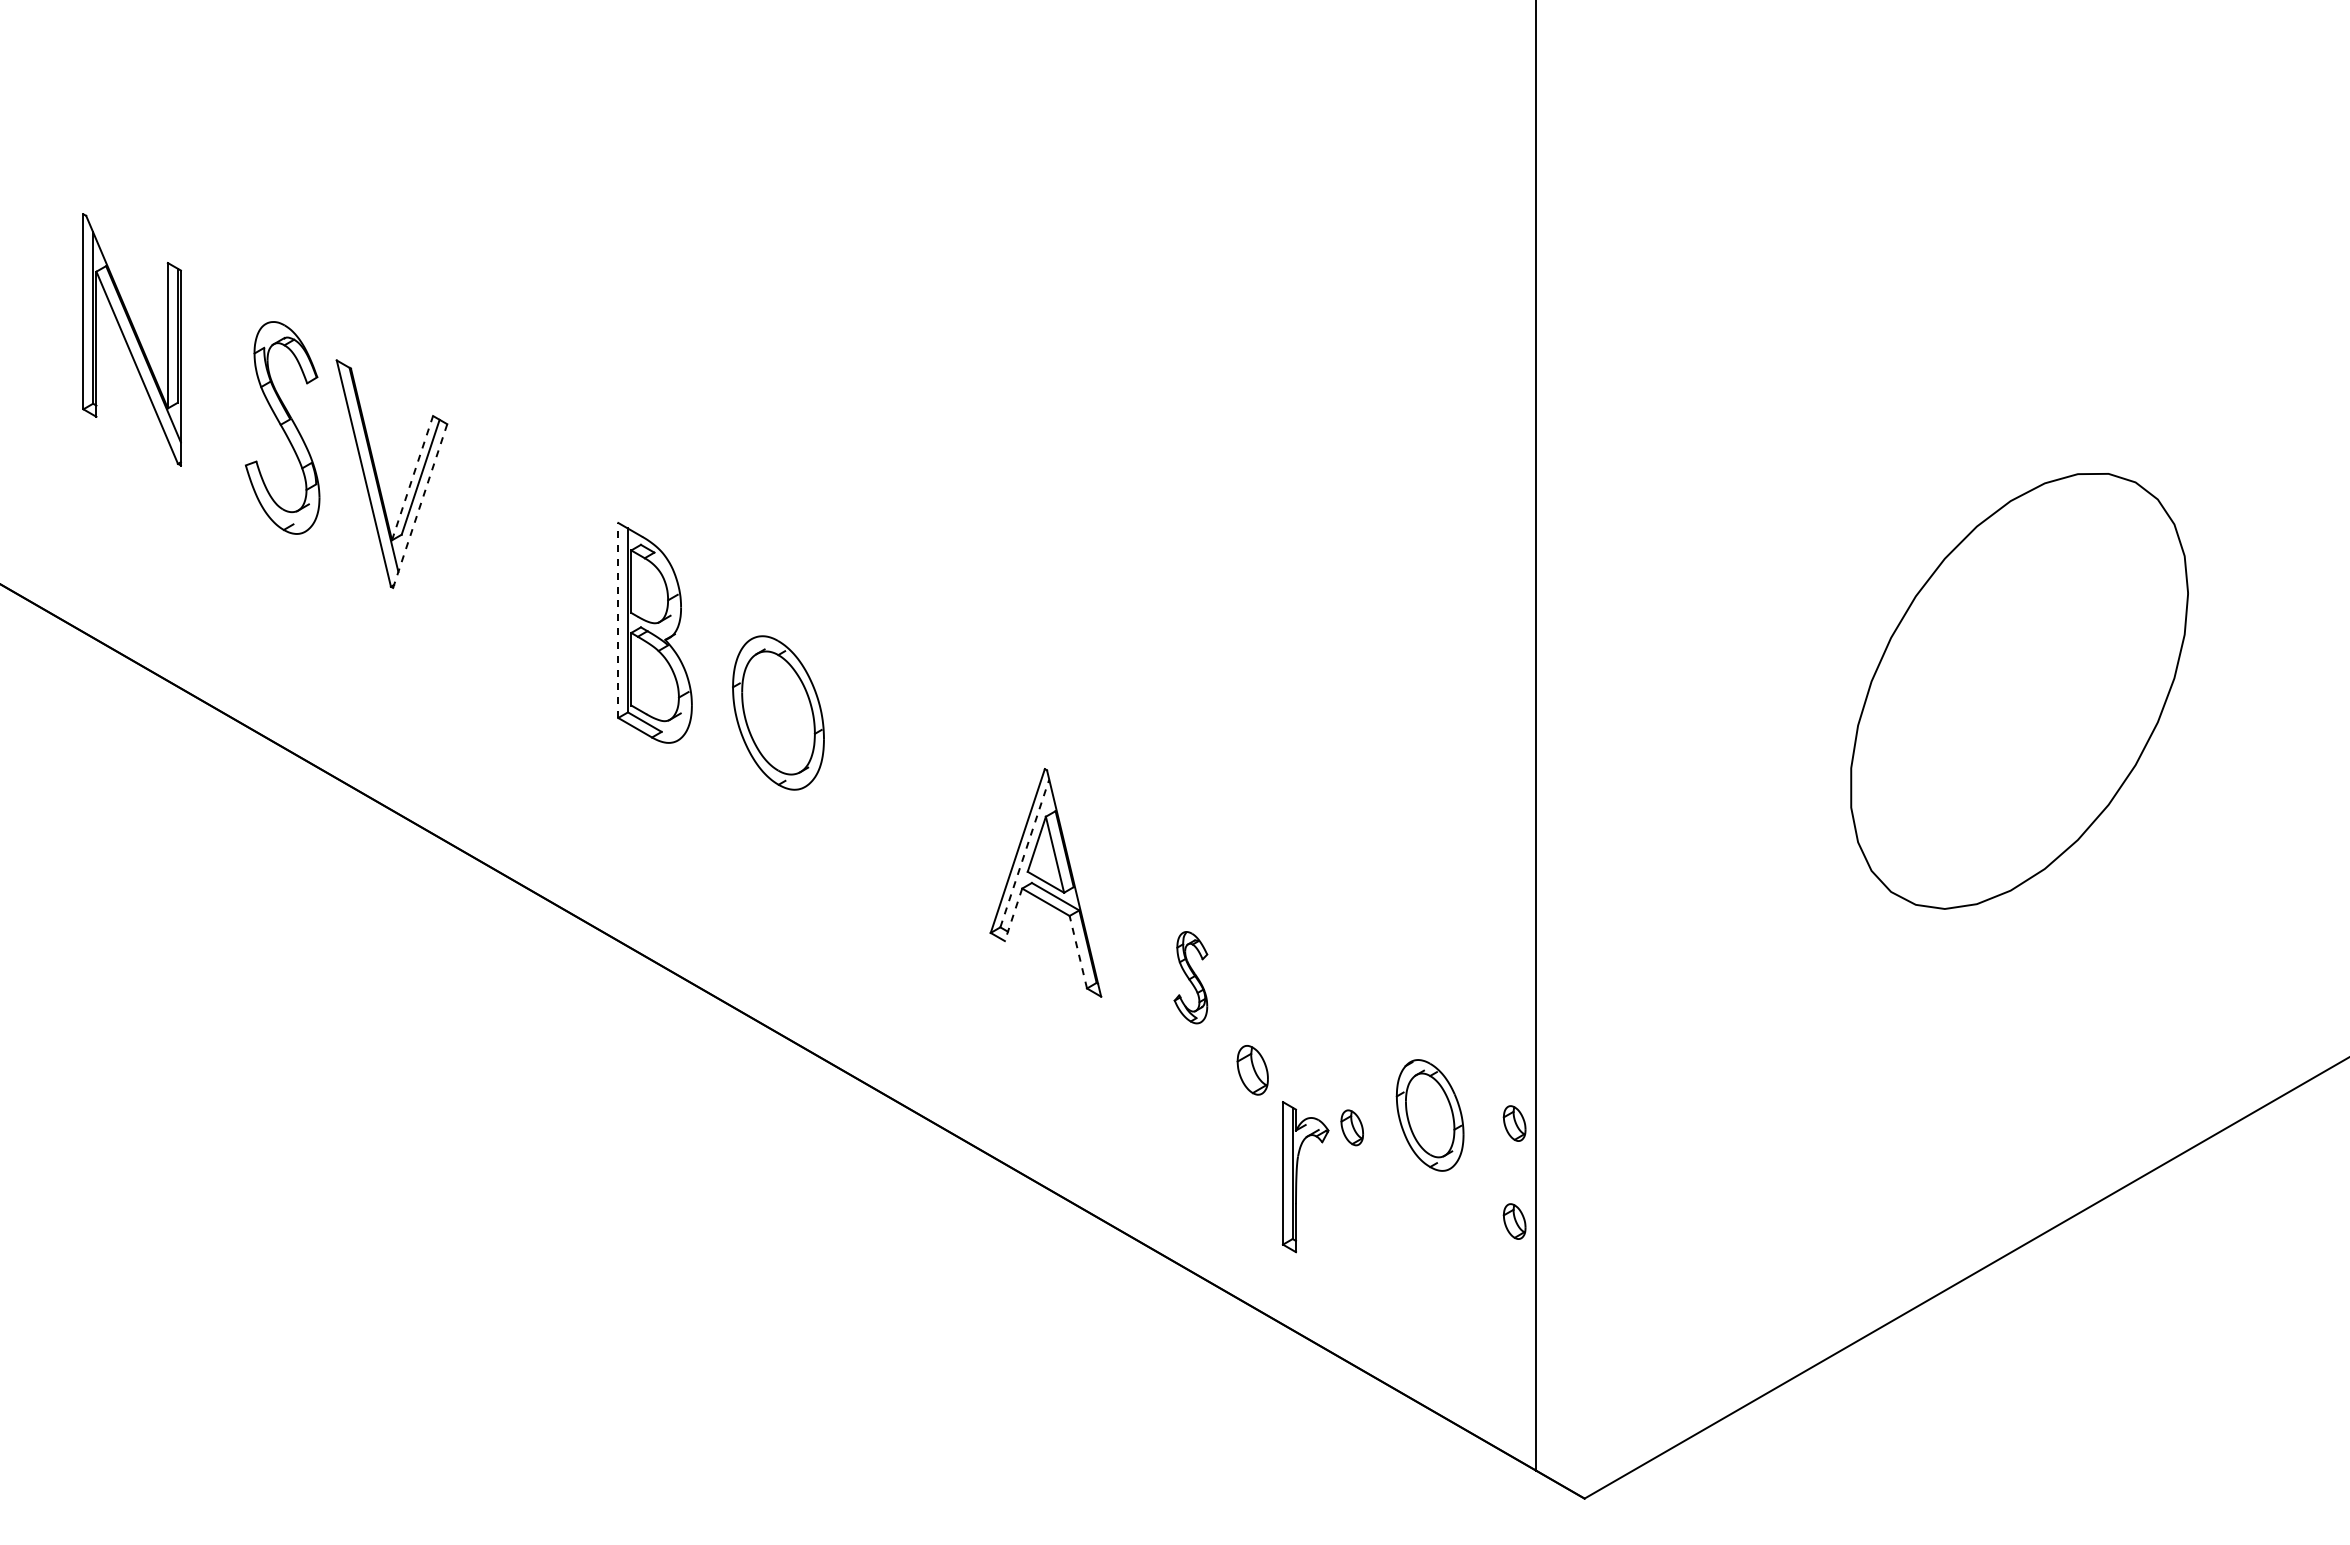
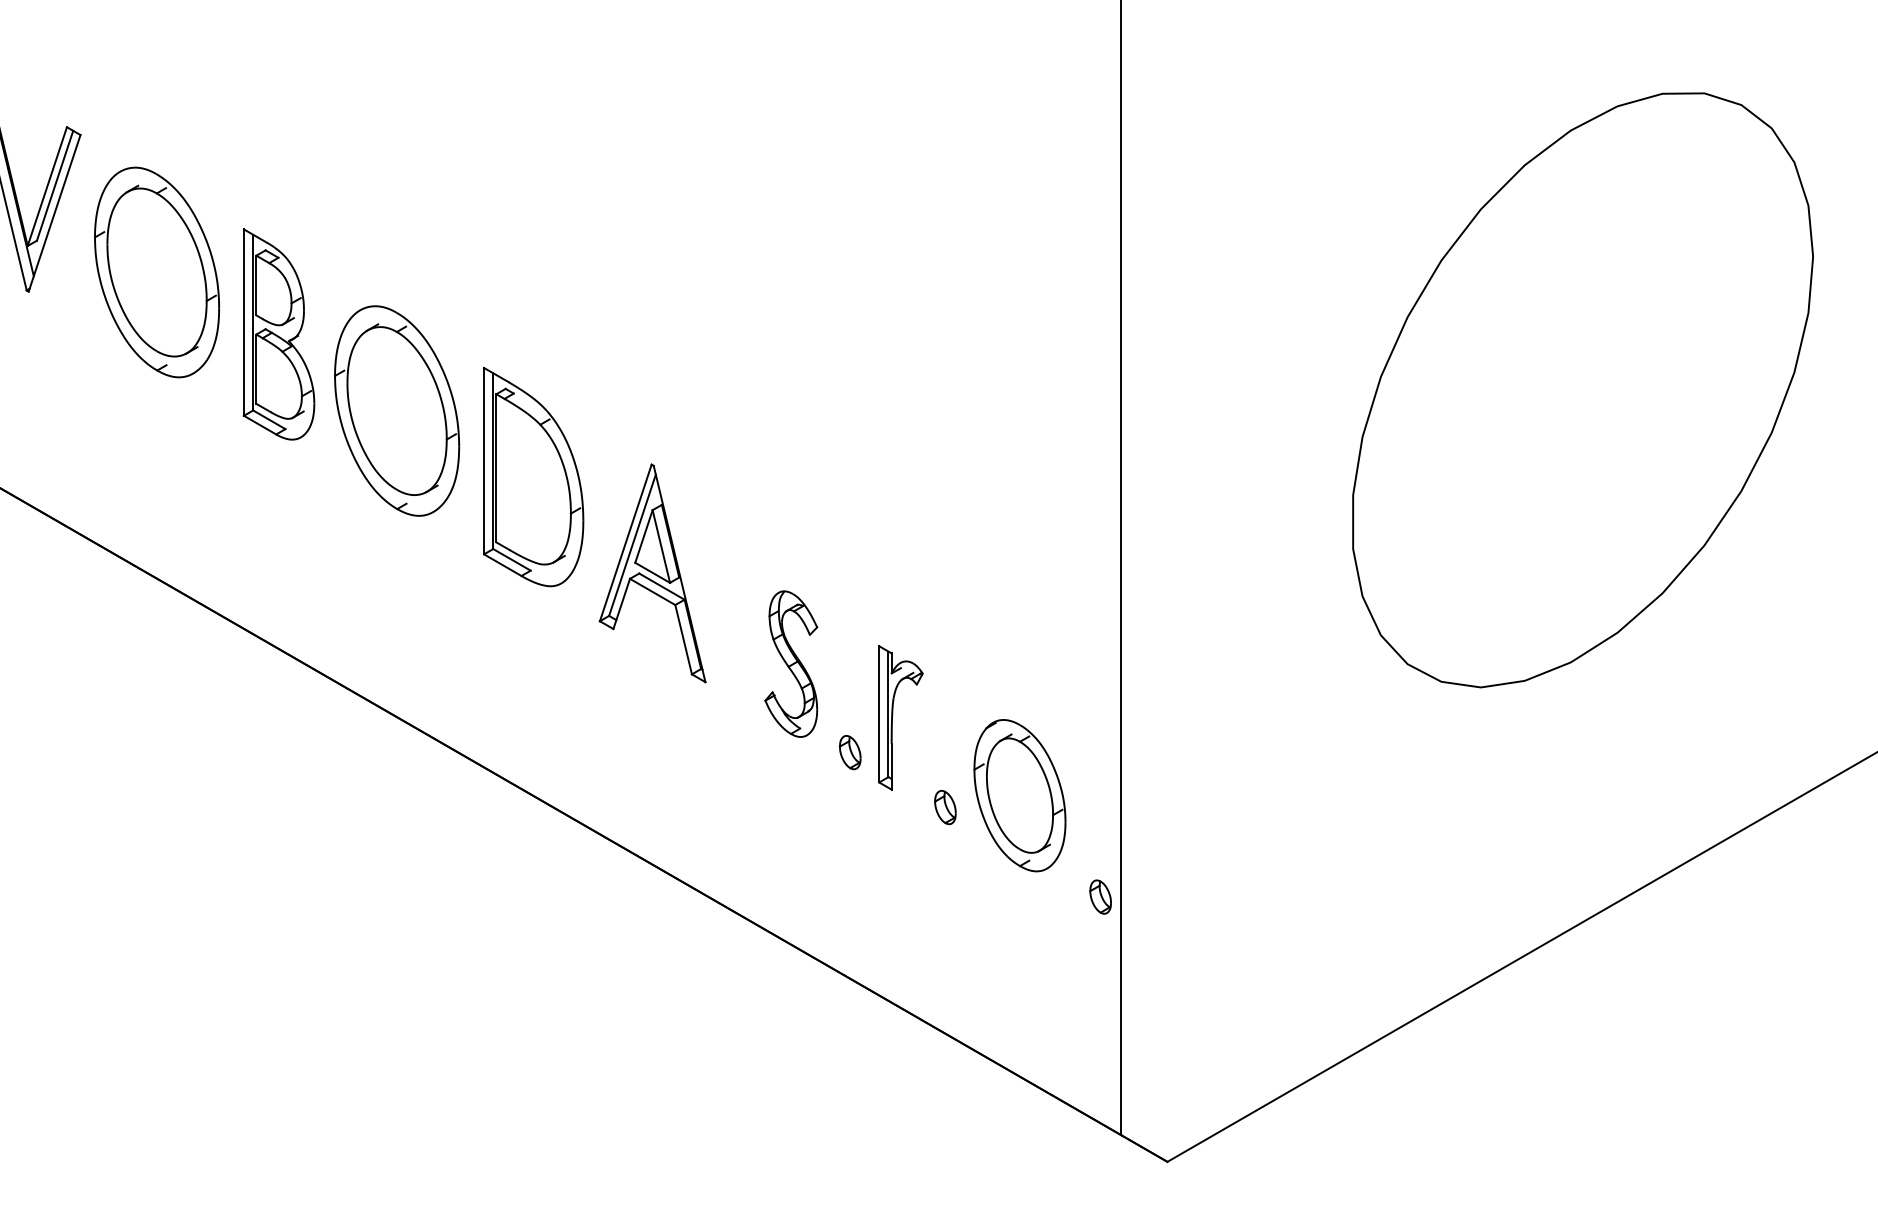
line: (412, 477) -> (47, 185), dashed -> solid
line: (420, 506) -> (54, 213), dashed -> solid
part: (527, 567) -> (157, 272), added
line: (618, 620) -> (244, 322), dashed -> solid
part: (2019, 691) -> (1583, 390), size x1.43
part: (778, 712) -> (397, 410), size x1.43
part: (921, 781) -> (533, 476), added
line: (1024, 853) -> (632, 545), dashed -> solid
line: (1013, 914) -> (621, 603), dashed -> solid
line: (1078, 951) -> (683, 638), dashed -> solid
part: (1190, 977) -> (790, 663), size x1.67
part: (1252, 1070) -> (850, 752), size x0.71
part: (1429, 1115) -> (1019, 795), size x1.43
part: (1514, 1123) -> (1100, 803), removed
part: (1297, 1177) -> (893, 718), moved

